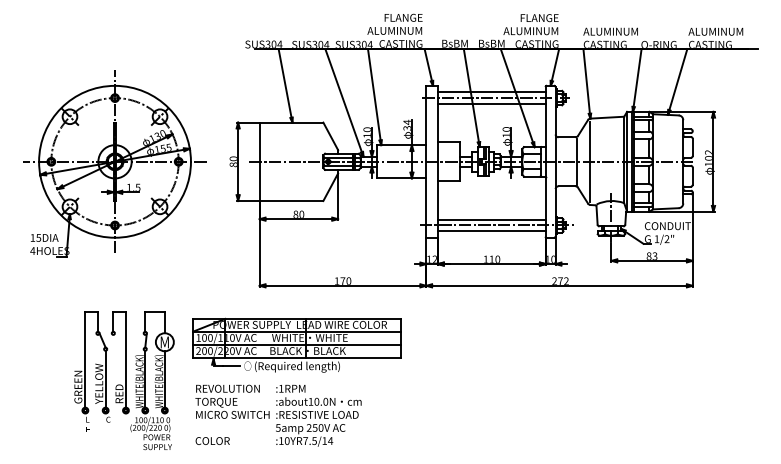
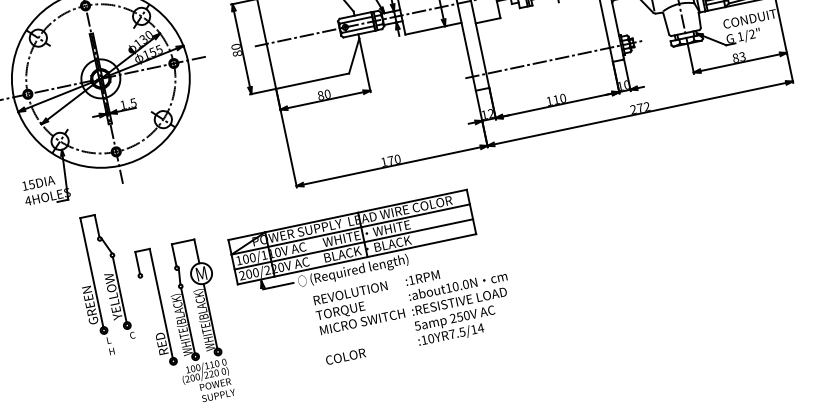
line: (491, 219) -> (546, 54), removed
line: (491, 231) -> (549, 67), removed
part: (92, 371) -> (102, 283), moved
text: (278, 415) -> (414, 311), moved

